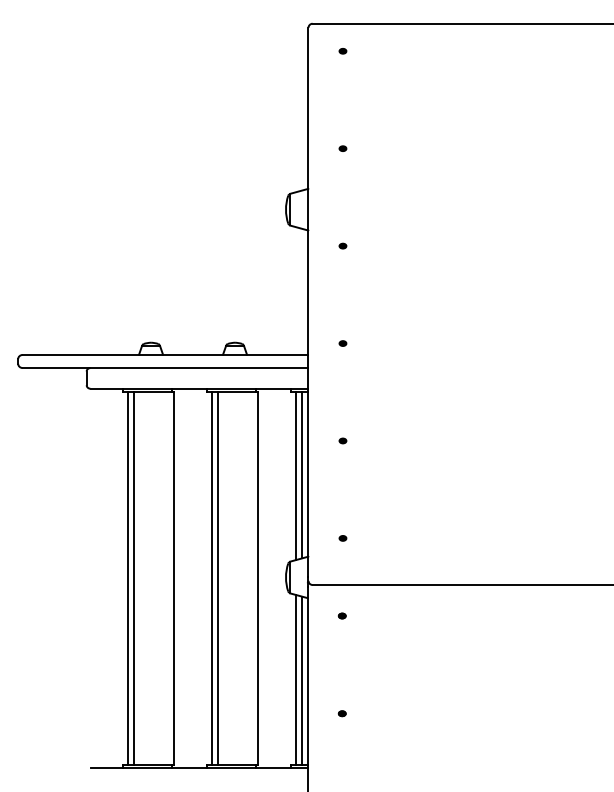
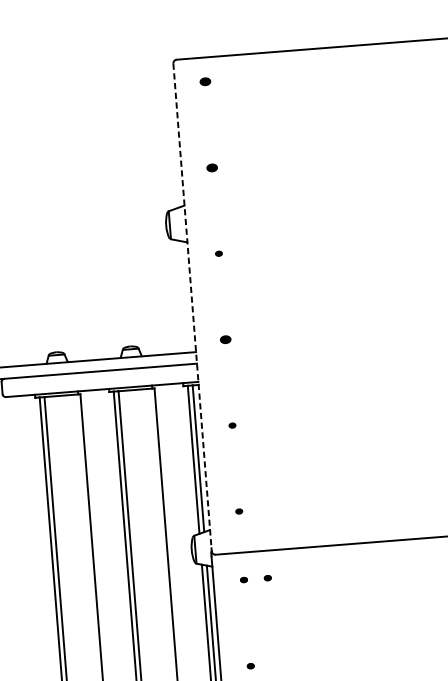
part: (342, 51) -> (205, 82), size x1.6
part: (342, 148) -> (211, 167), size x1.6
line: (308, 302) -> (192, 305), solid -> dashed
part: (342, 343) -> (225, 339), size x1.6
part: (368, 615) -> (267, 577), added

